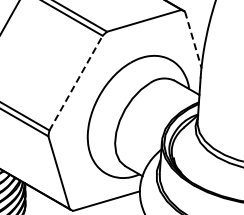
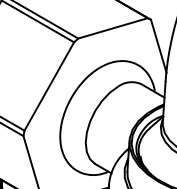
line: (193, 40) -> (158, 46), dashed -> solid
line: (76, 82) -> (49, 85), dashed -> solid

